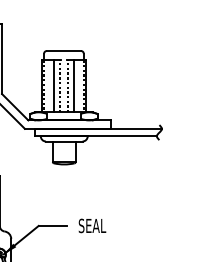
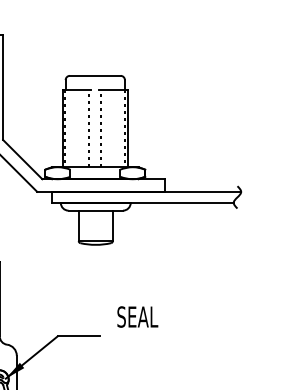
line: (54, 86) -> (81, 128), removed
line: (73, 86) -> (109, 128), removed
text: (92, 225) -> (137, 316), moved

